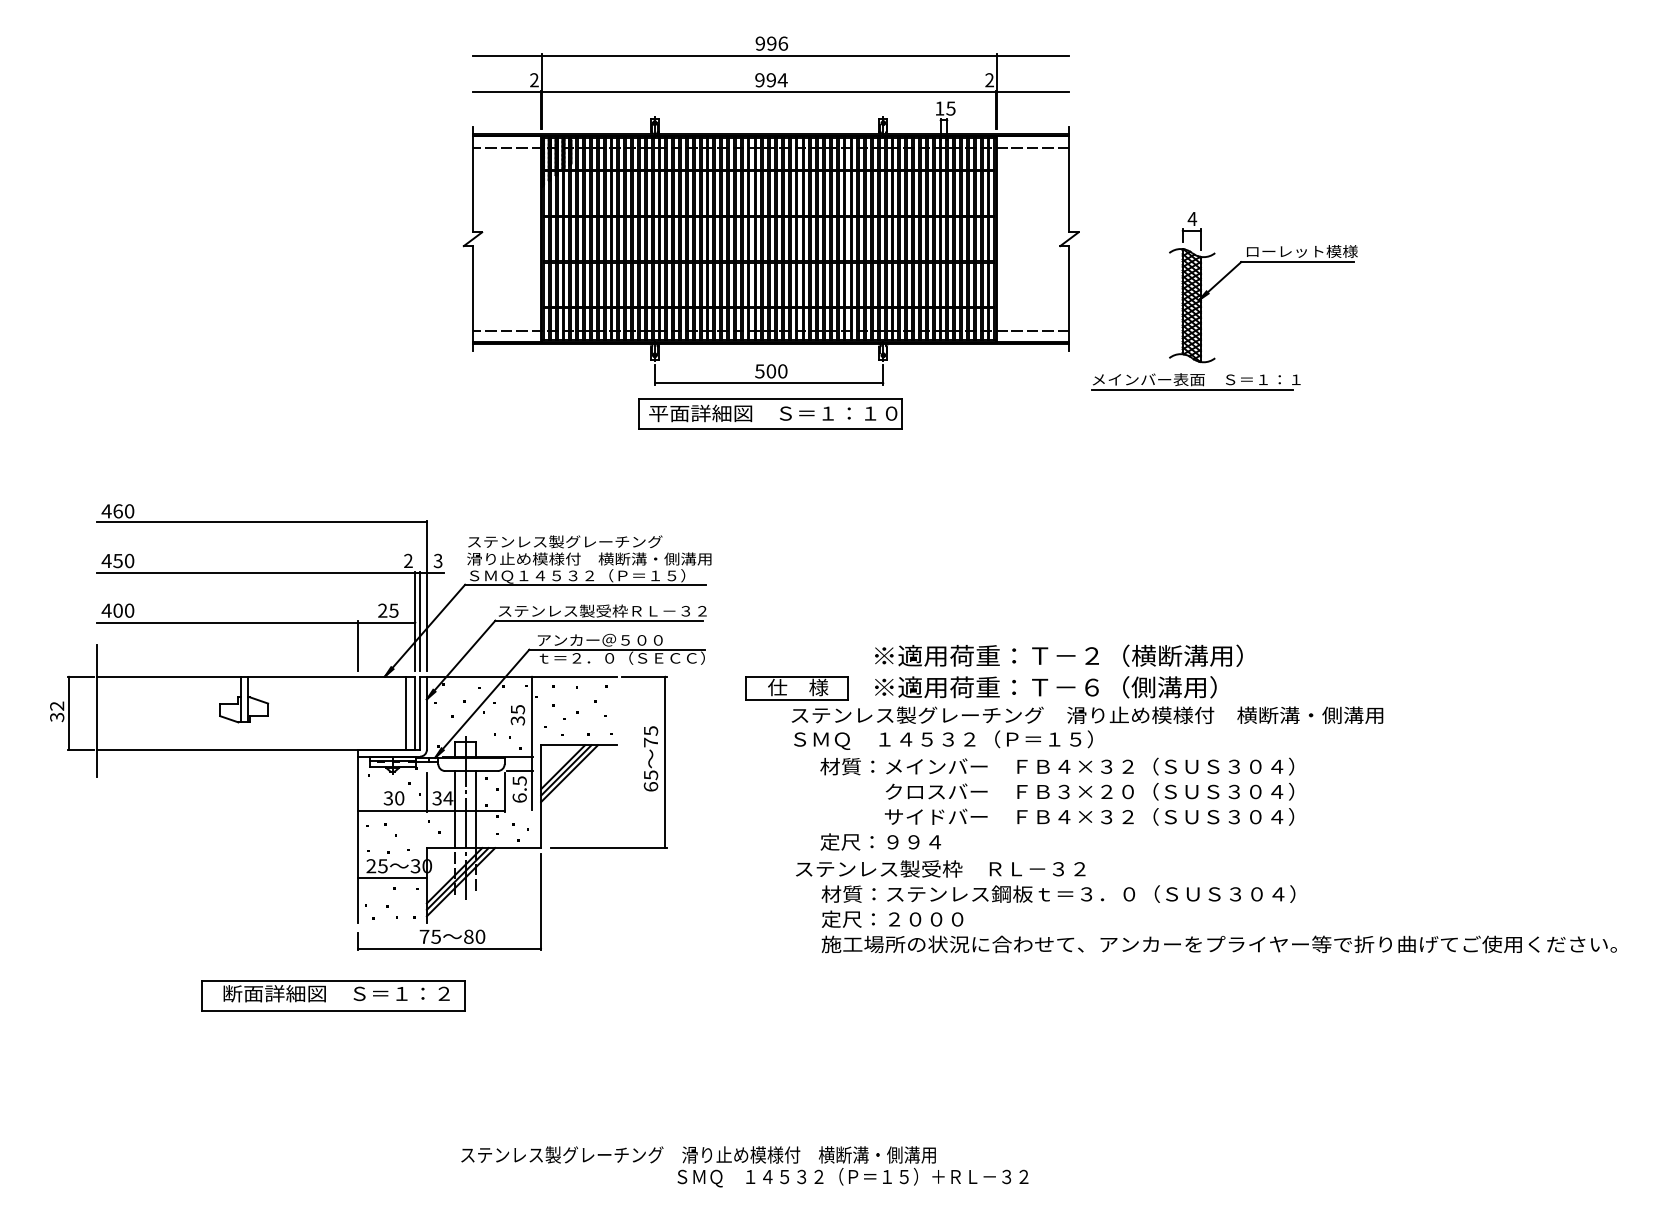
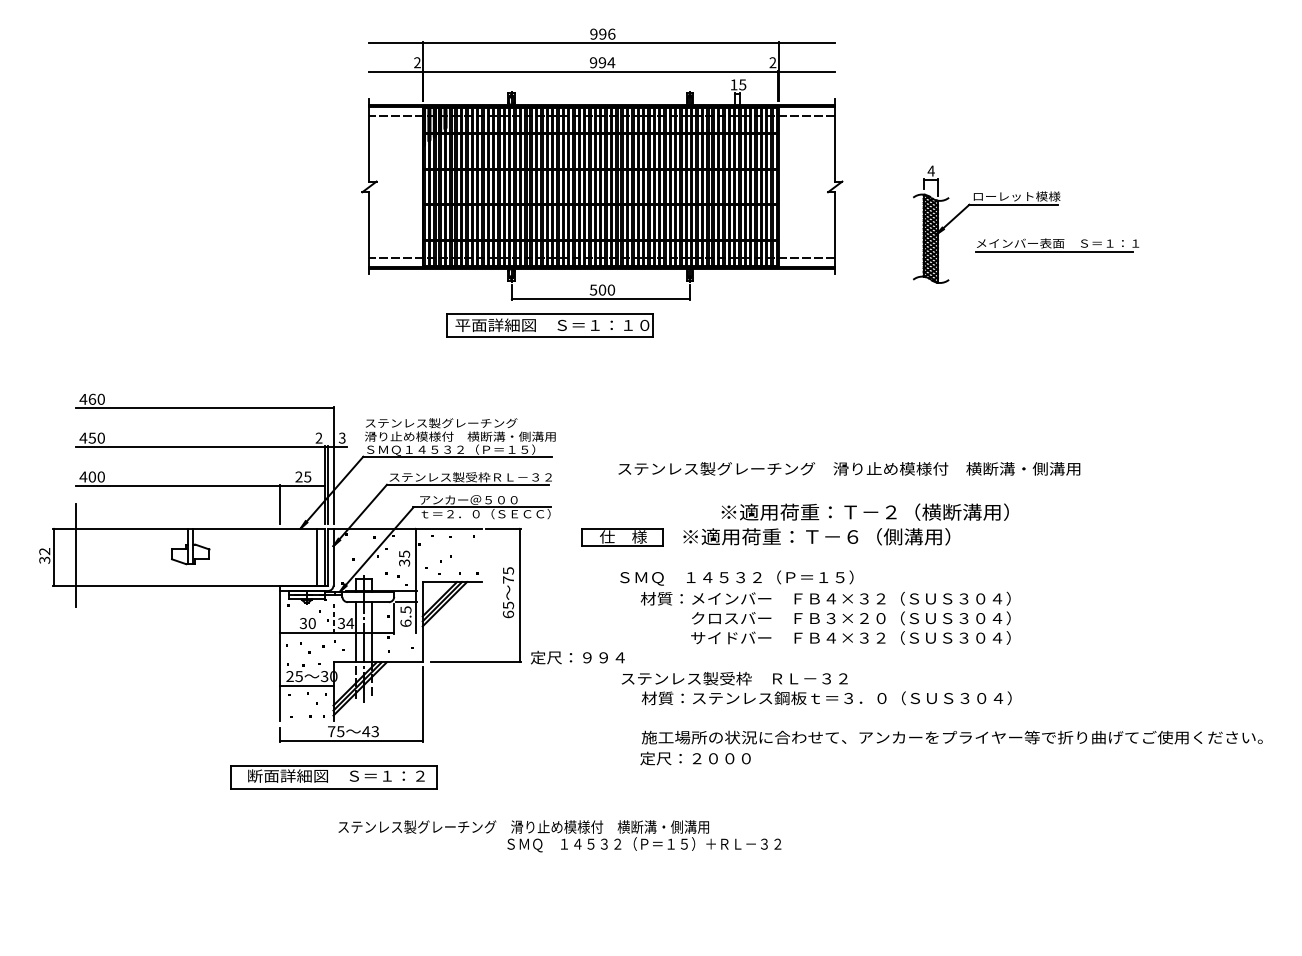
part: (1195, 381) -> (1057, 244), moved
part: (770, 413) -> (550, 325), moved
text: (1058, 655) -> (864, 511), moved
text: (1087, 714) -> (849, 468), moved
line: (426, 792) -> (333, 618), solid -> dashed
text: (880, 841) -> (577, 657), moved
text: (892, 918) -> (695, 757), moved
text: (474, 936) -> (370, 731), 80 -> 43
part: (333, 995) -> (333, 777), moved
text: (744, 1166) -> (559, 836), moved

